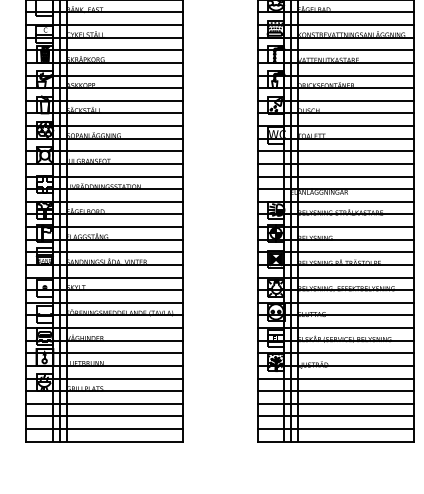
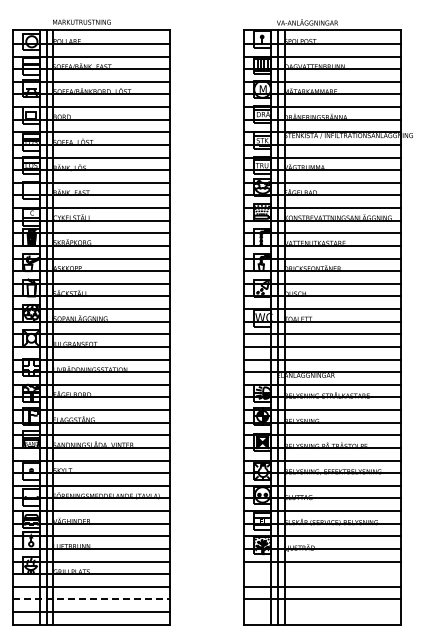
line: (335, 391) -> (322, 574), removed
line: (104, 416) -> (91, 599), solid -> dashed
line: (335, 429) -> (322, 612), removed

